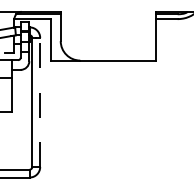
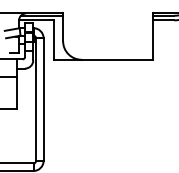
line: (40, 102) -> (43, 99), dashed -> solid

